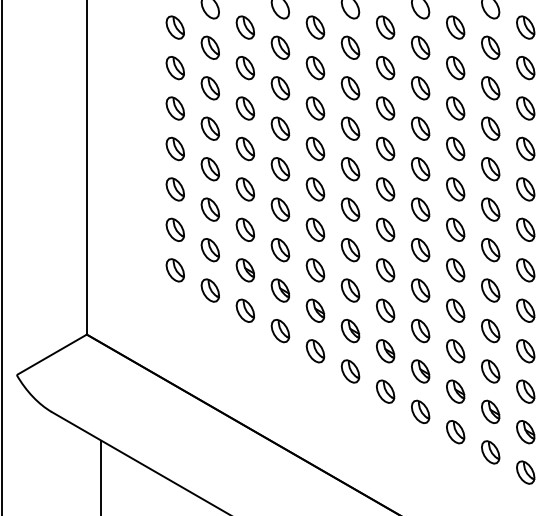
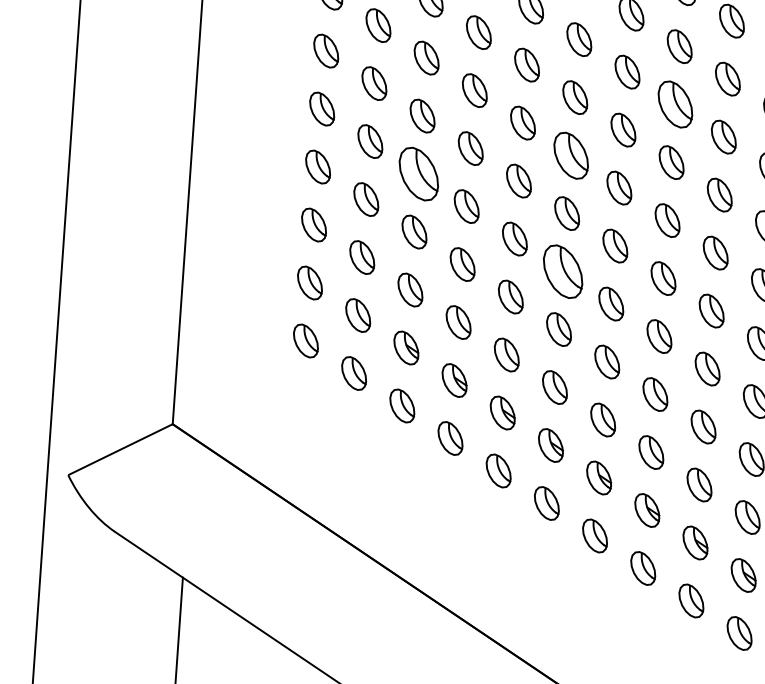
part: (420, 88) -> (675, 104), size x1.4
part: (350, 128) -> (571, 155), size x1.4
part: (244, 148) -> (417, 173), size x1.6
part: (350, 209) -> (563, 271), size x1.6

